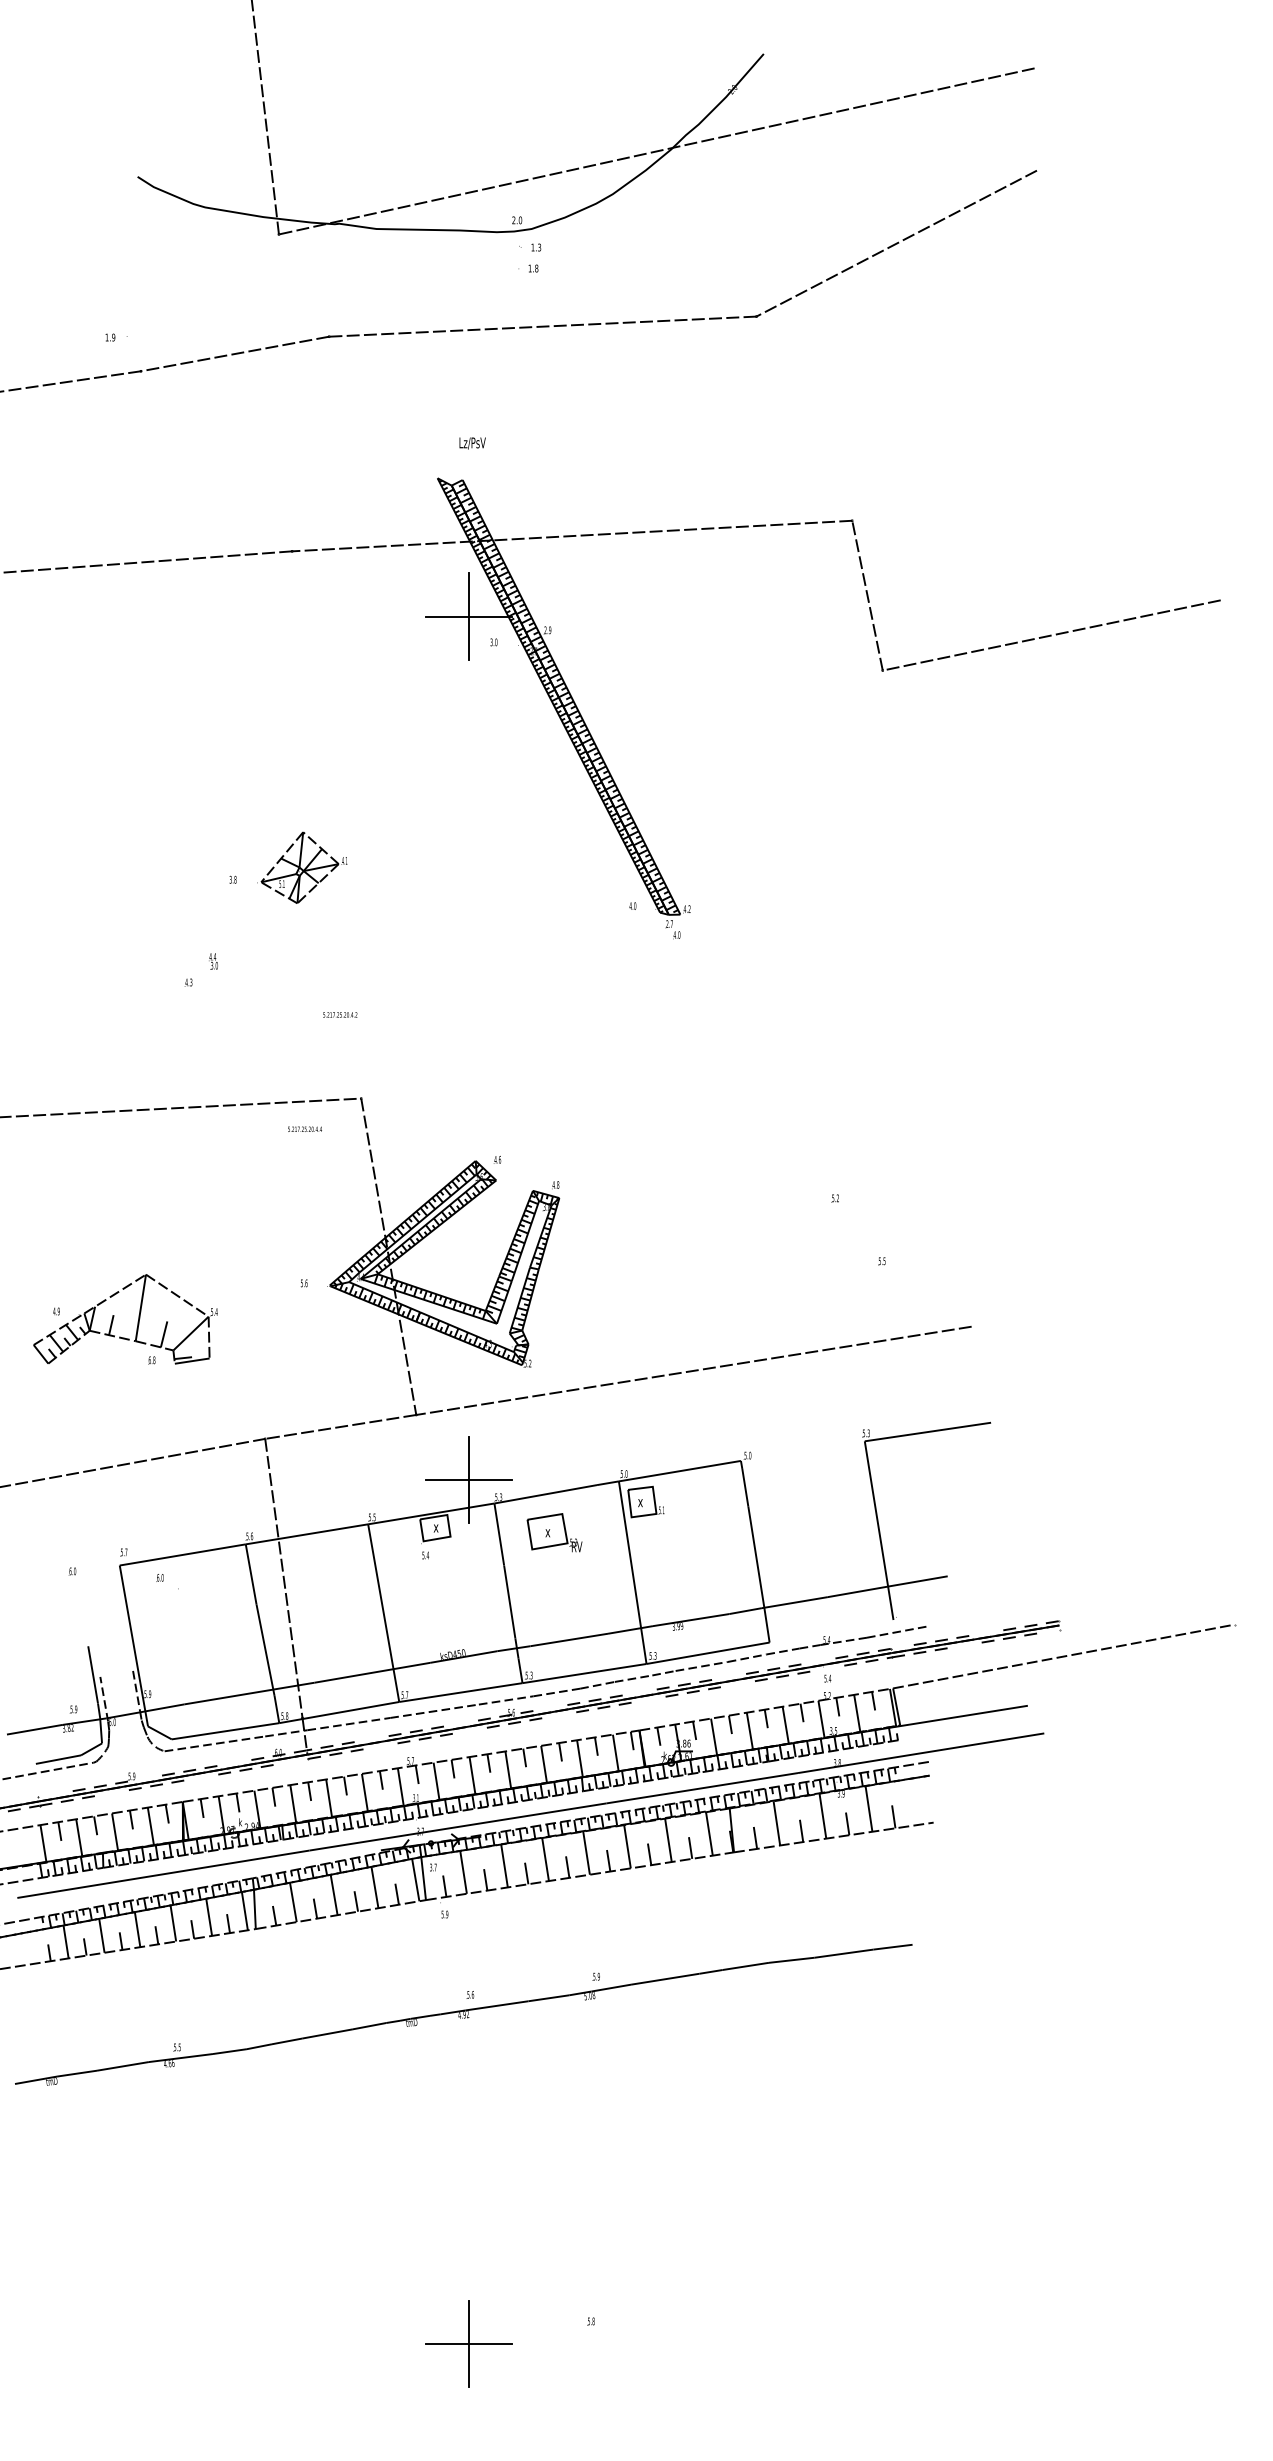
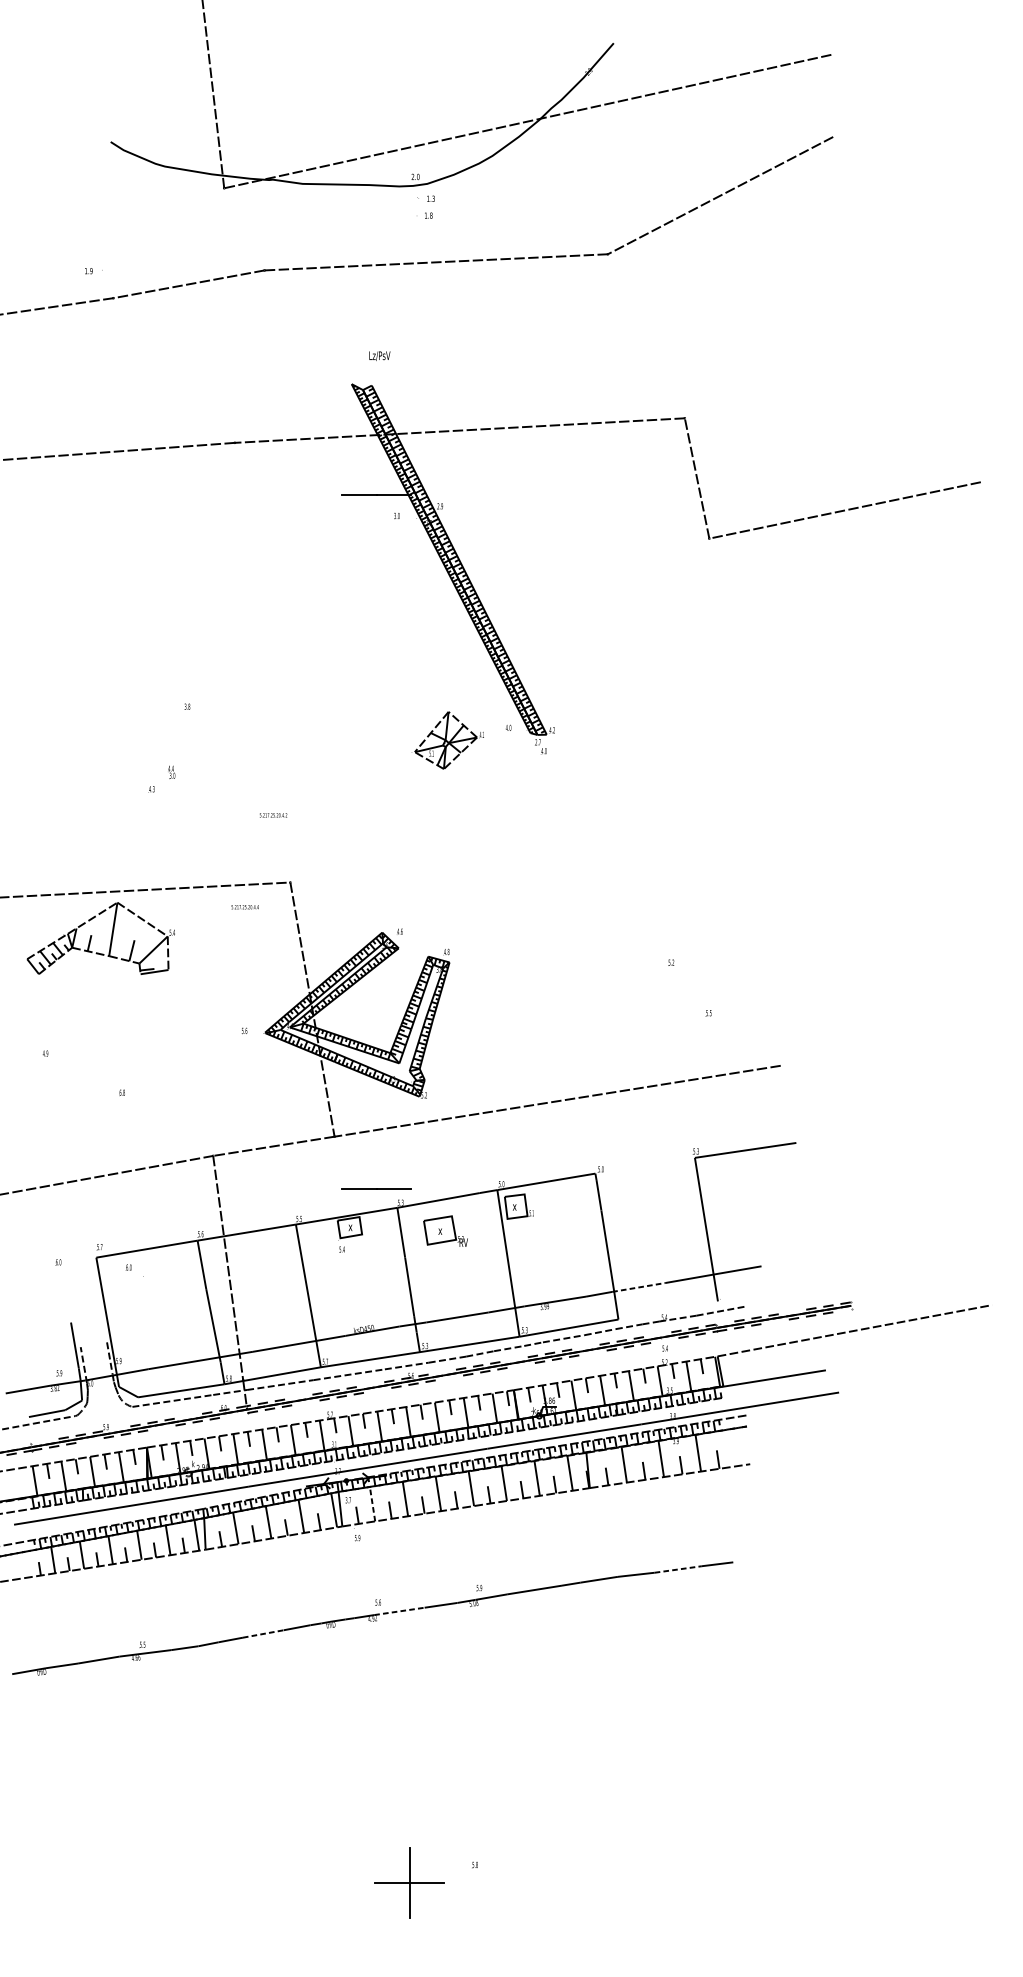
line: (468, 616) -> (376, 495), removed
part: (302, 867) -> (448, 740), moved
part: (114, 1316) -> (92, 936), moved
line: (468, 1480) -> (376, 1189), removed
line: (795, 1602) -> (639, 1287), solid -> dashed
line: (463, 1872) -> (372, 1504), solid -> dashed
line: (844, 1953) -> (678, 1569), solid -> dashed
line: (497, 2005) -> (399, 1611), solid -> dashed
line: (327, 2033) -> (263, 1633), solid -> dashed
part: (468, 2343) -> (409, 1882), moved

